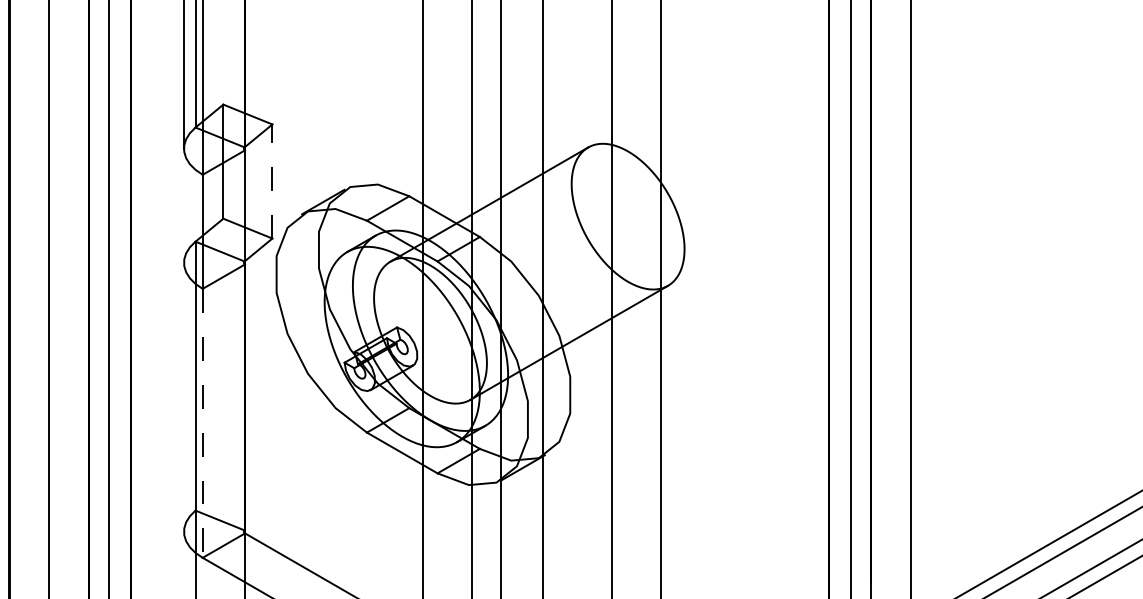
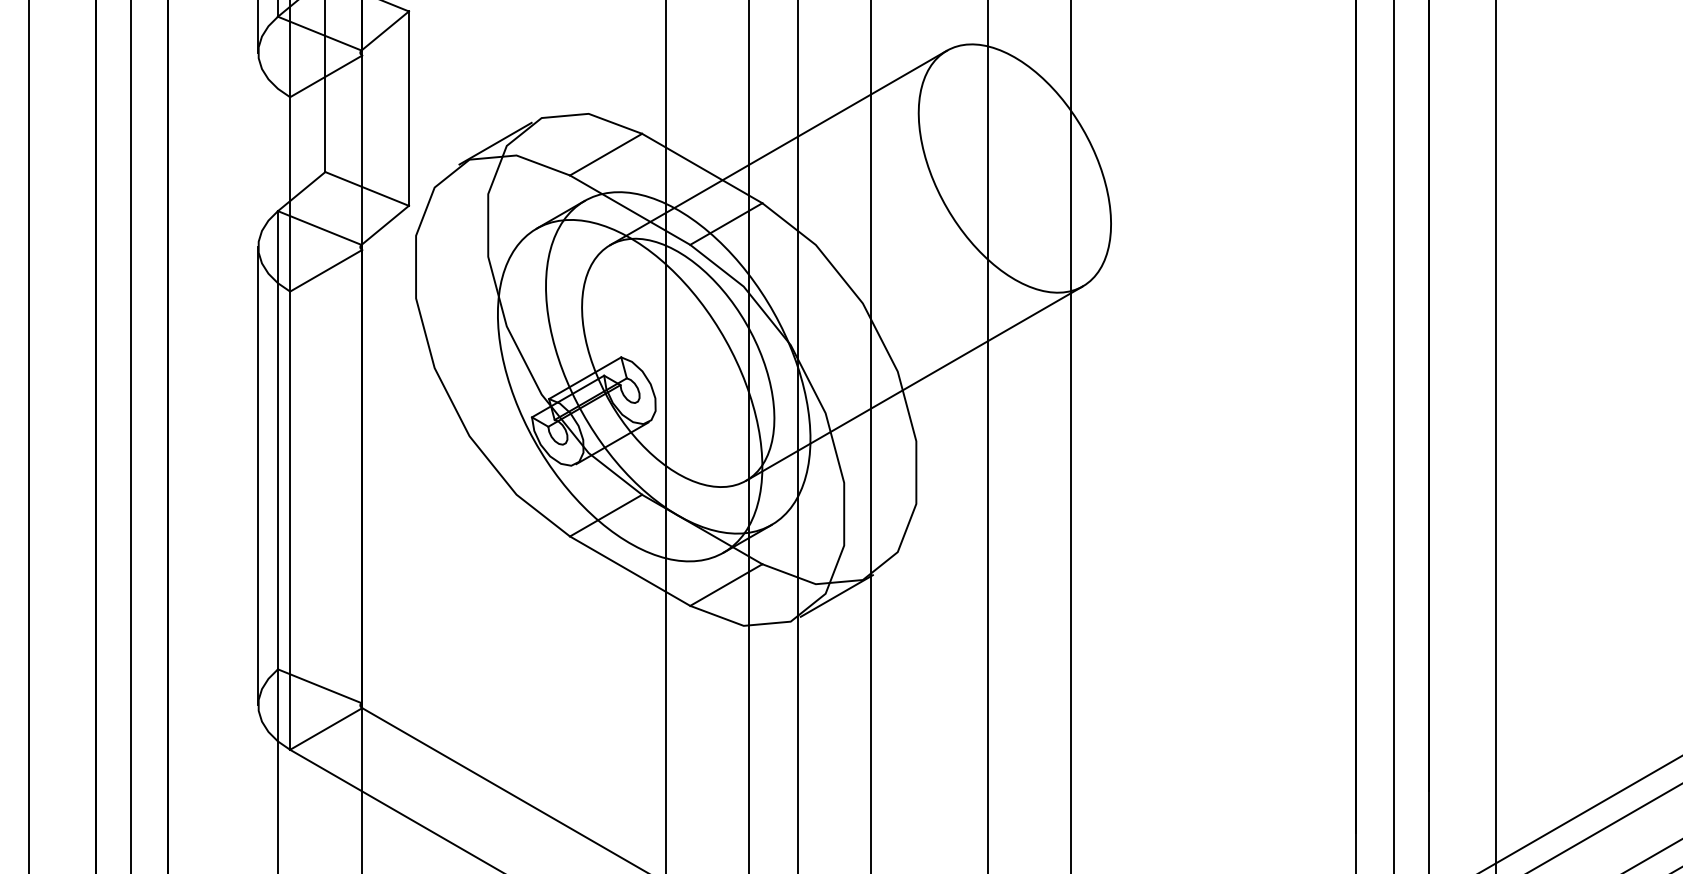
line: (272, 181) -> (409, 108), dashed -> solid
line: (184, 396) -> (259, 474), added
line: (202, 423) -> (289, 520), dashed -> solid

